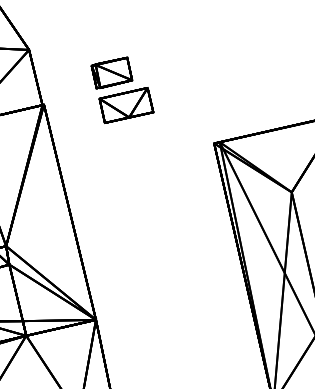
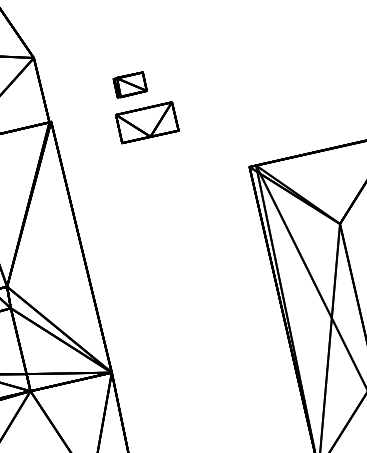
part: (111, 72) -> (129, 84), size x0.7

